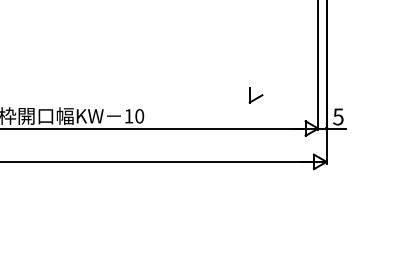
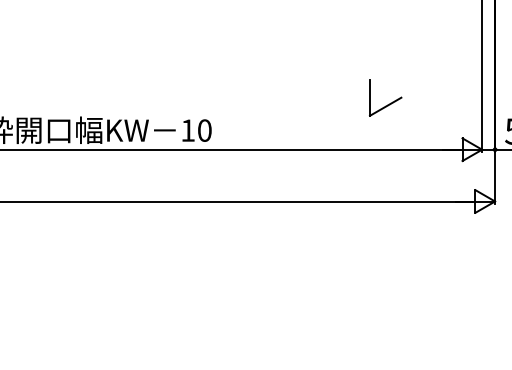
part: (255, 95) -> (384, 98), size x1.6

